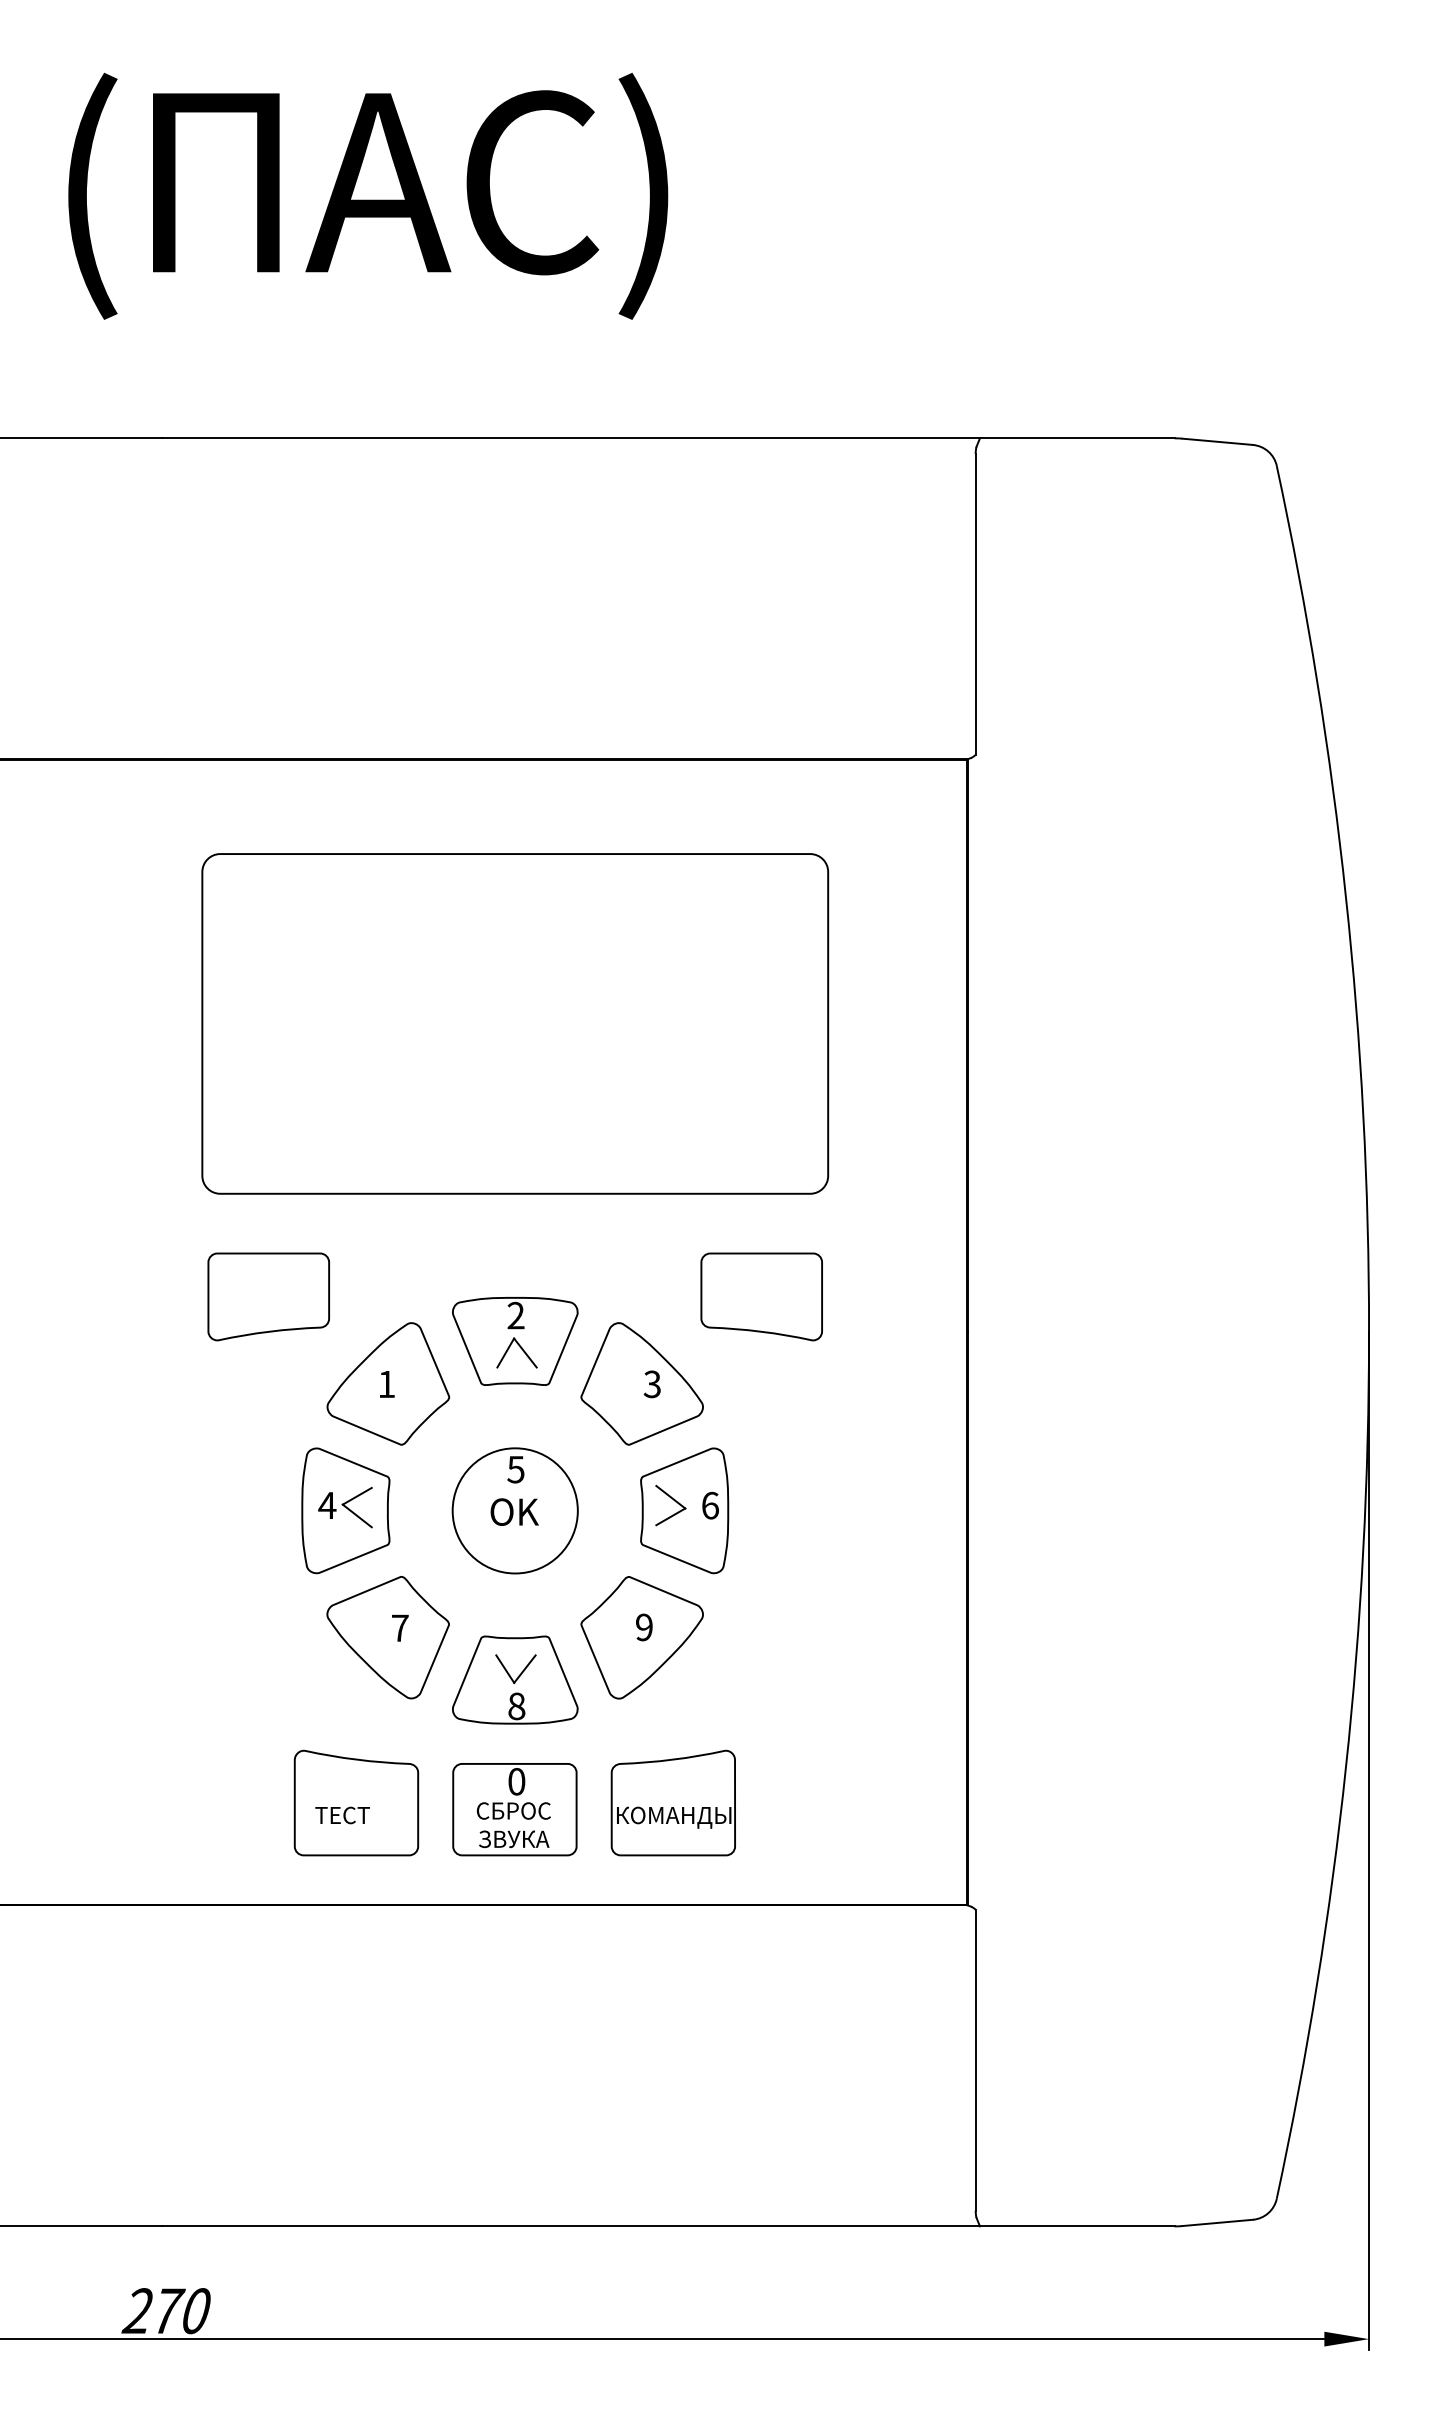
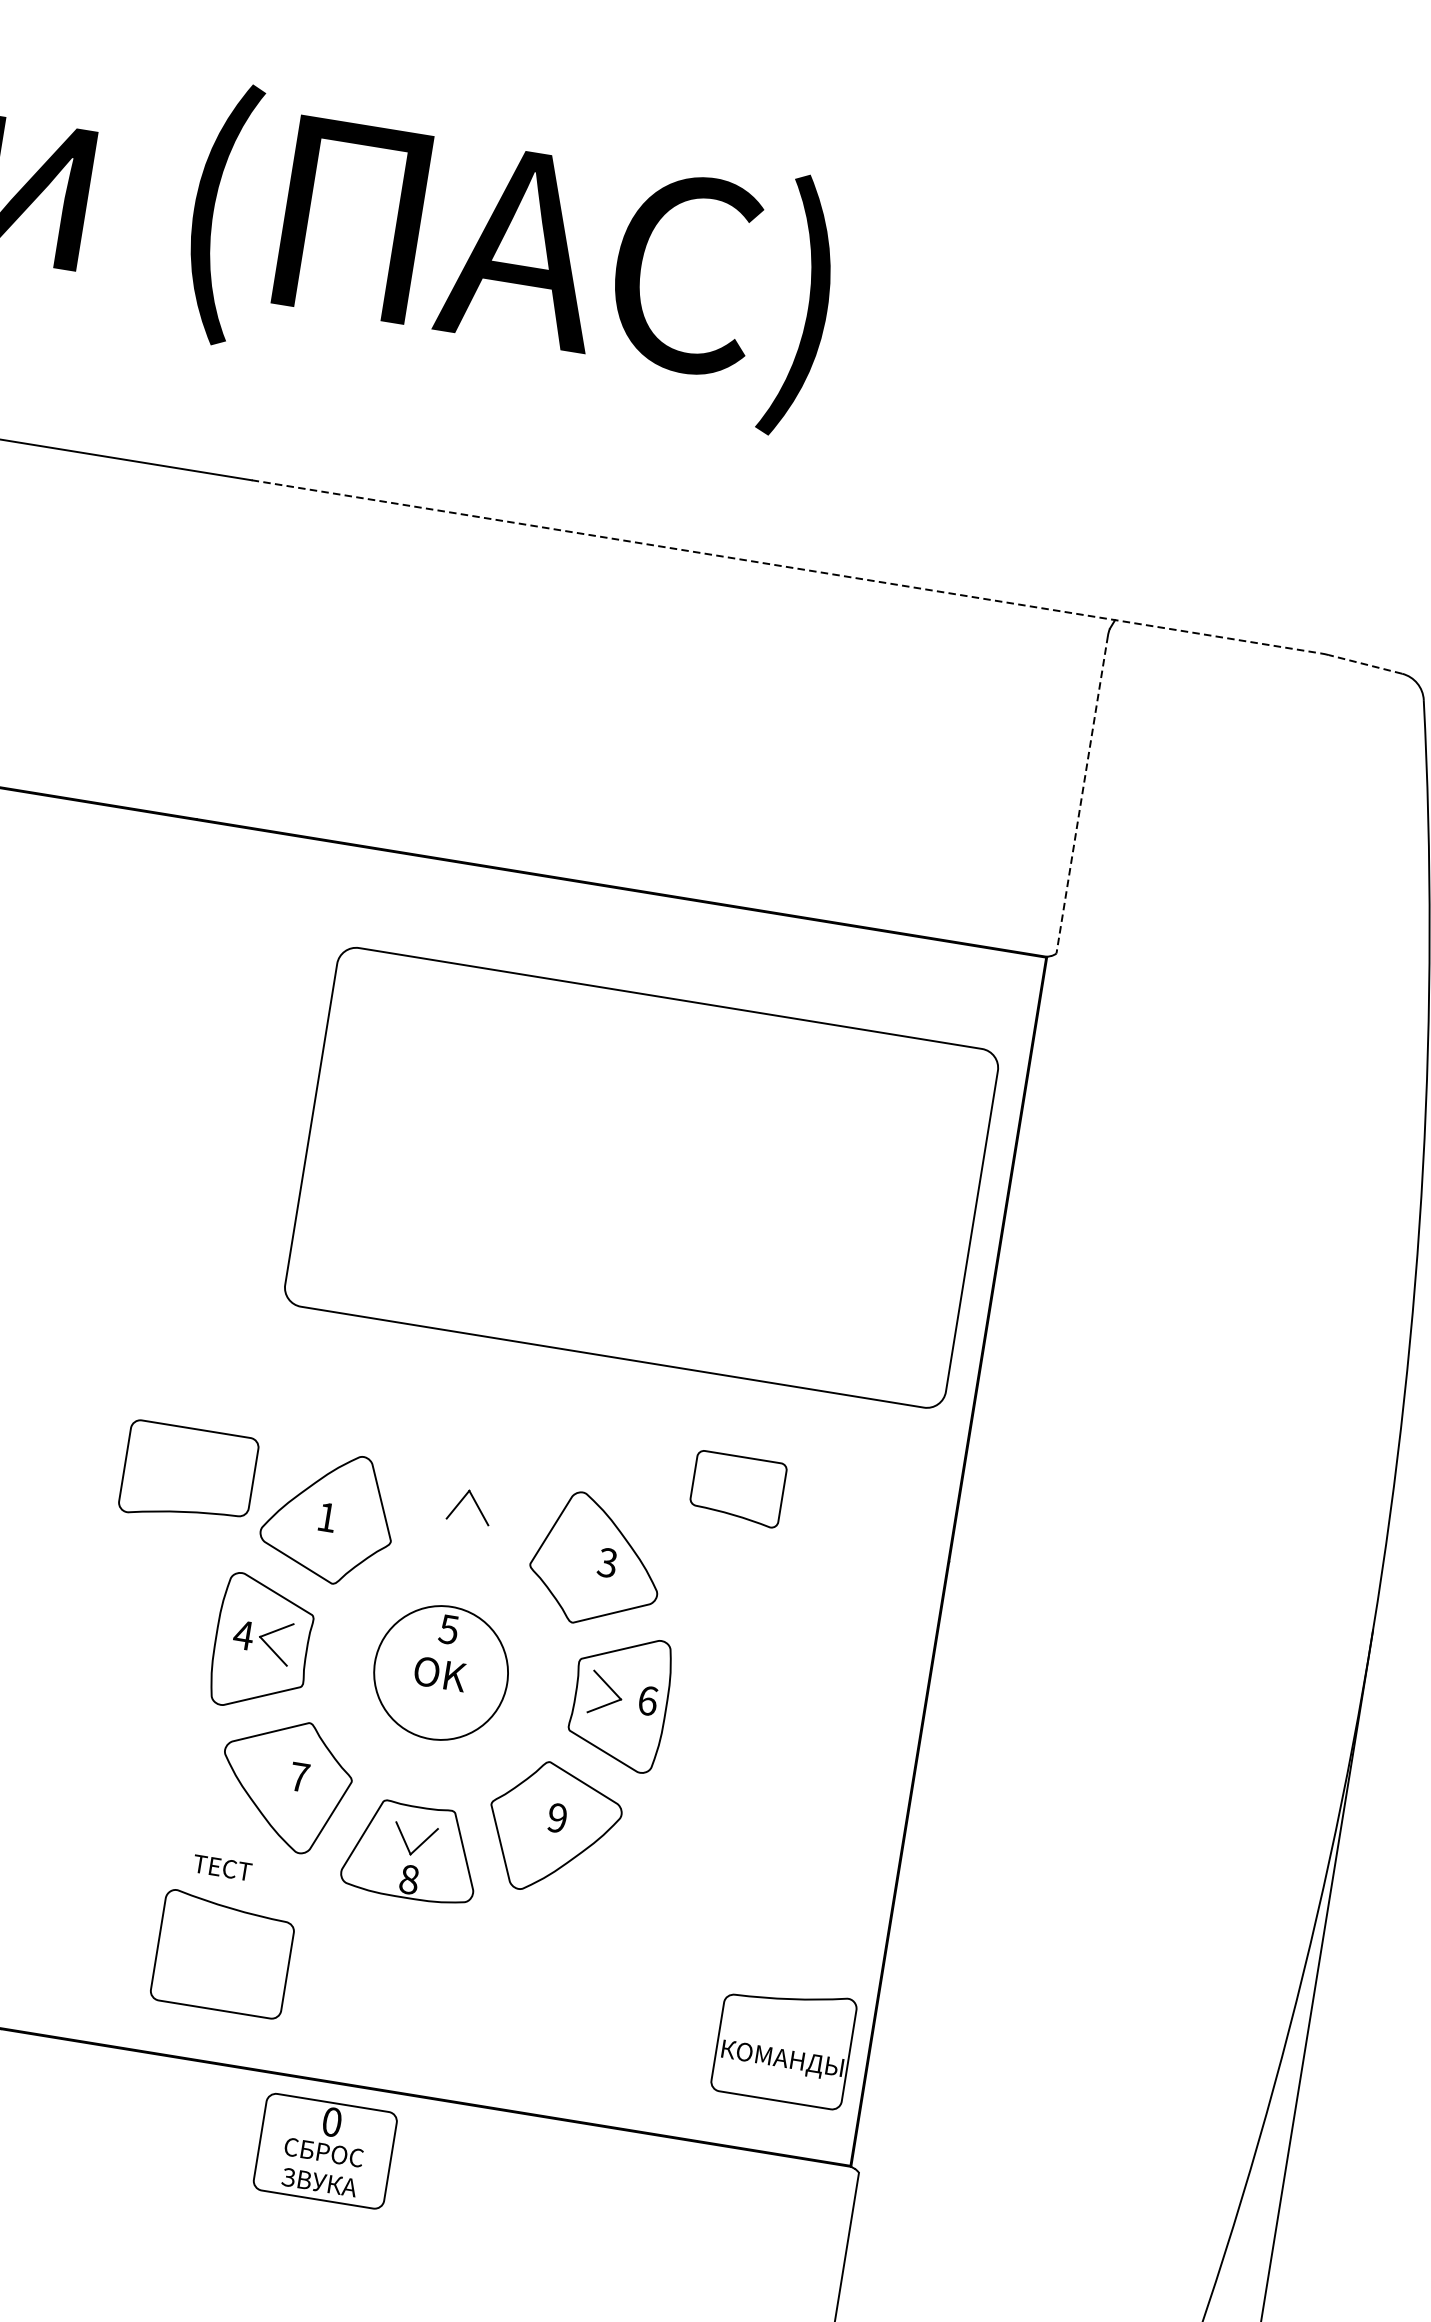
line: (668, 438) -> (786, 567), solid -> dashed
line: (1217, 441) -> (1365, 664), solid -> dashed
line: (975, 604) -> (1081, 794), solid -> dashed
part: (515, 1023) -> (641, 1177), moved
part: (268, 1296) -> (188, 1474), moved
part: (761, 1296) -> (737, 1488), size x0.7
part: (515, 1341) -> (470, 1494), removed
part: (672, 1802) -> (783, 2044), moved
part: (514, 1809) -> (324, 2151), moved
text: (342, 1815) -> (222, 1867), moved

